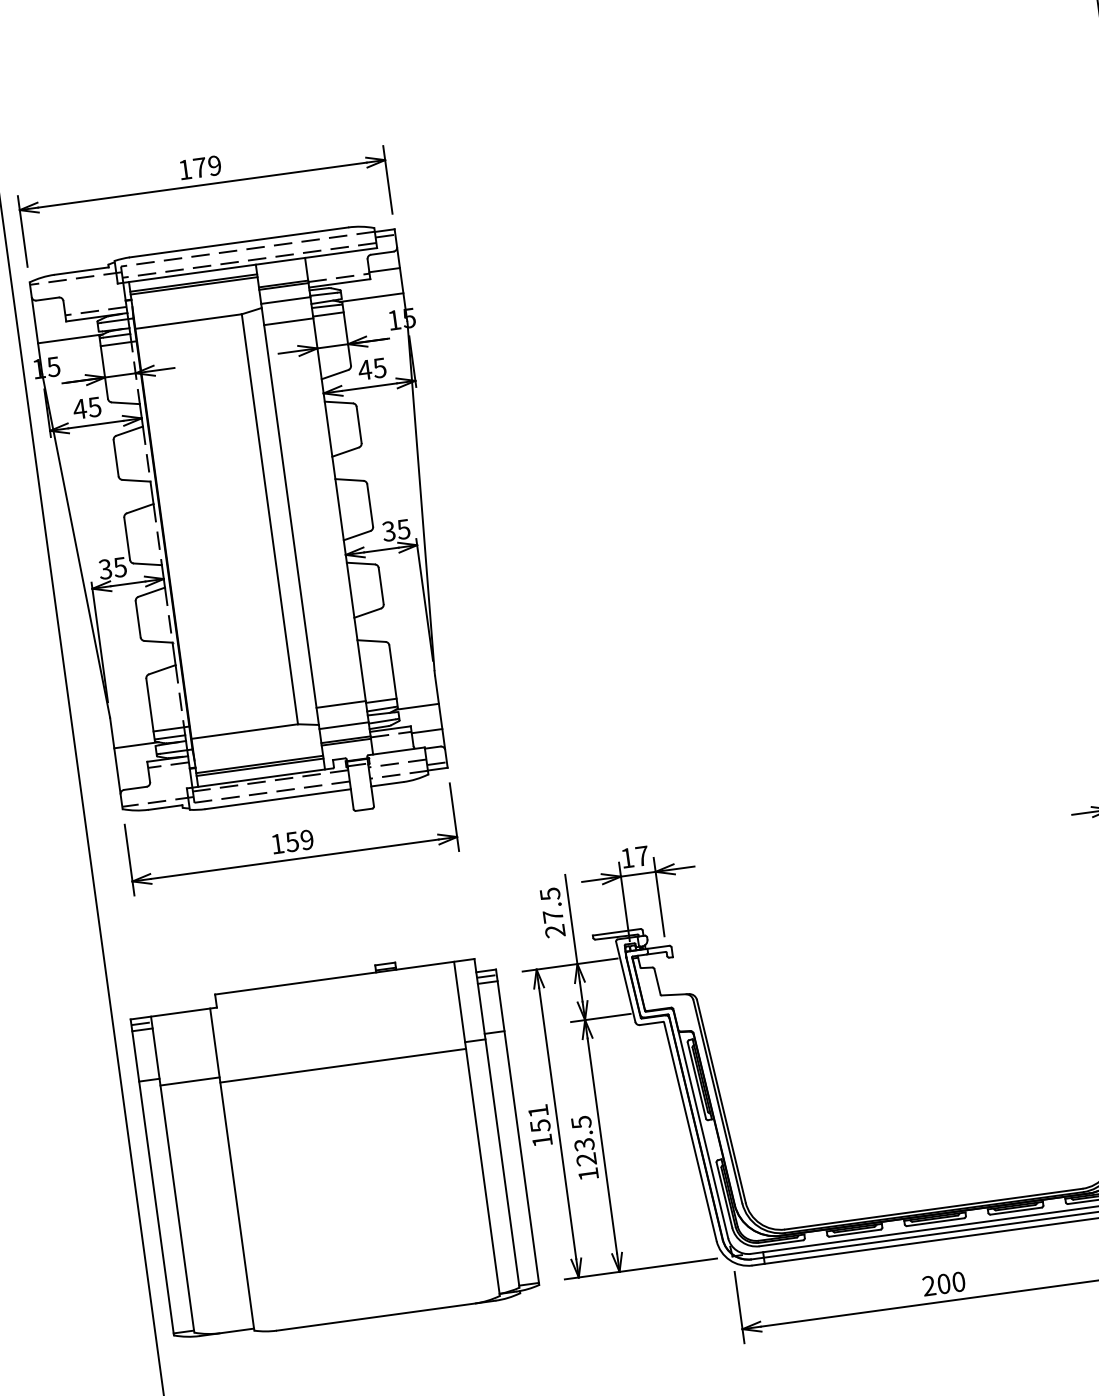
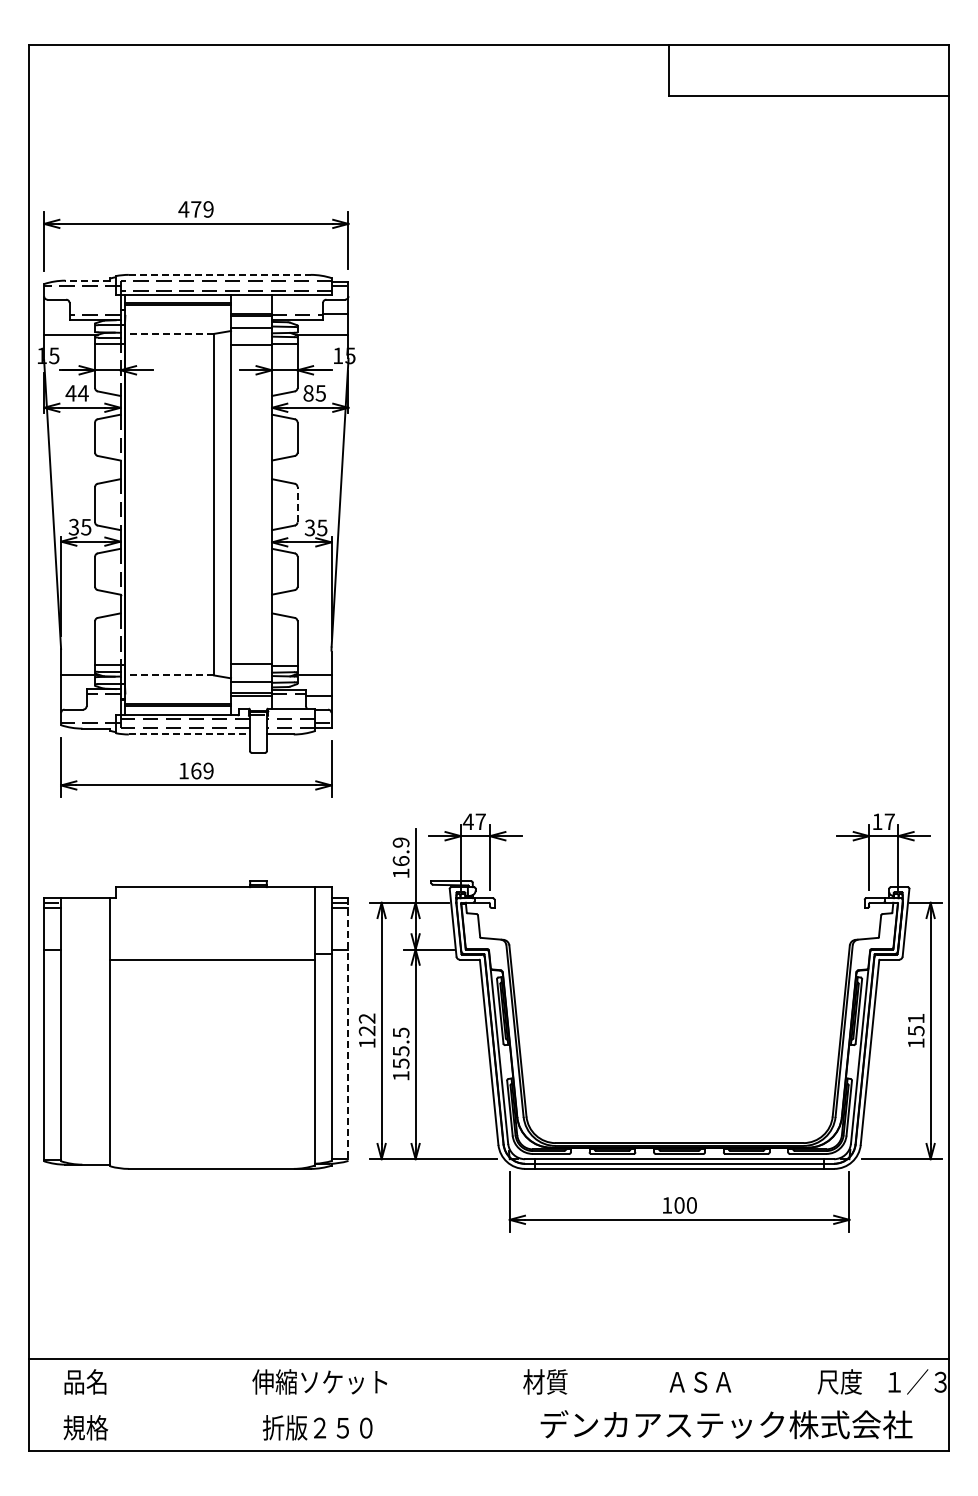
text: (184, 169) -> (183, 209), 179 -> 479
line: (239, 241) -> (220, 274), solid -> dashed
line: (81, 270) -> (87, 280), solid -> dashed
line: (188, 321) -> (169, 333), solid -> dashed
text: (365, 370) -> (308, 393), 45 -> 85
text: (93, 407) -> (82, 393), 45 -> 44
line: (370, 505) -> (297, 504), solid -> dashed
line: (244, 731) -> (169, 675), solid -> dashed
line: (278, 799) -> (189, 734), solid -> dashed
text: (292, 841) -> (196, 770), 159 -> 169
text: (626, 857) -> (467, 821), 17 -> 47
text: (551, 912) -> (400, 857), 27.5 -> 16.9
line: (189, 1081) -> (85, 955), removed
text: (538, 1118) -> (366, 1024), 151 -> 122
line: (517, 1128) -> (348, 1030), solid -> dashed
text: (584, 1152) -> (400, 1057), 123.5 -> 155.5
text: (929, 1286) -> (667, 1205), 200 -> 100

